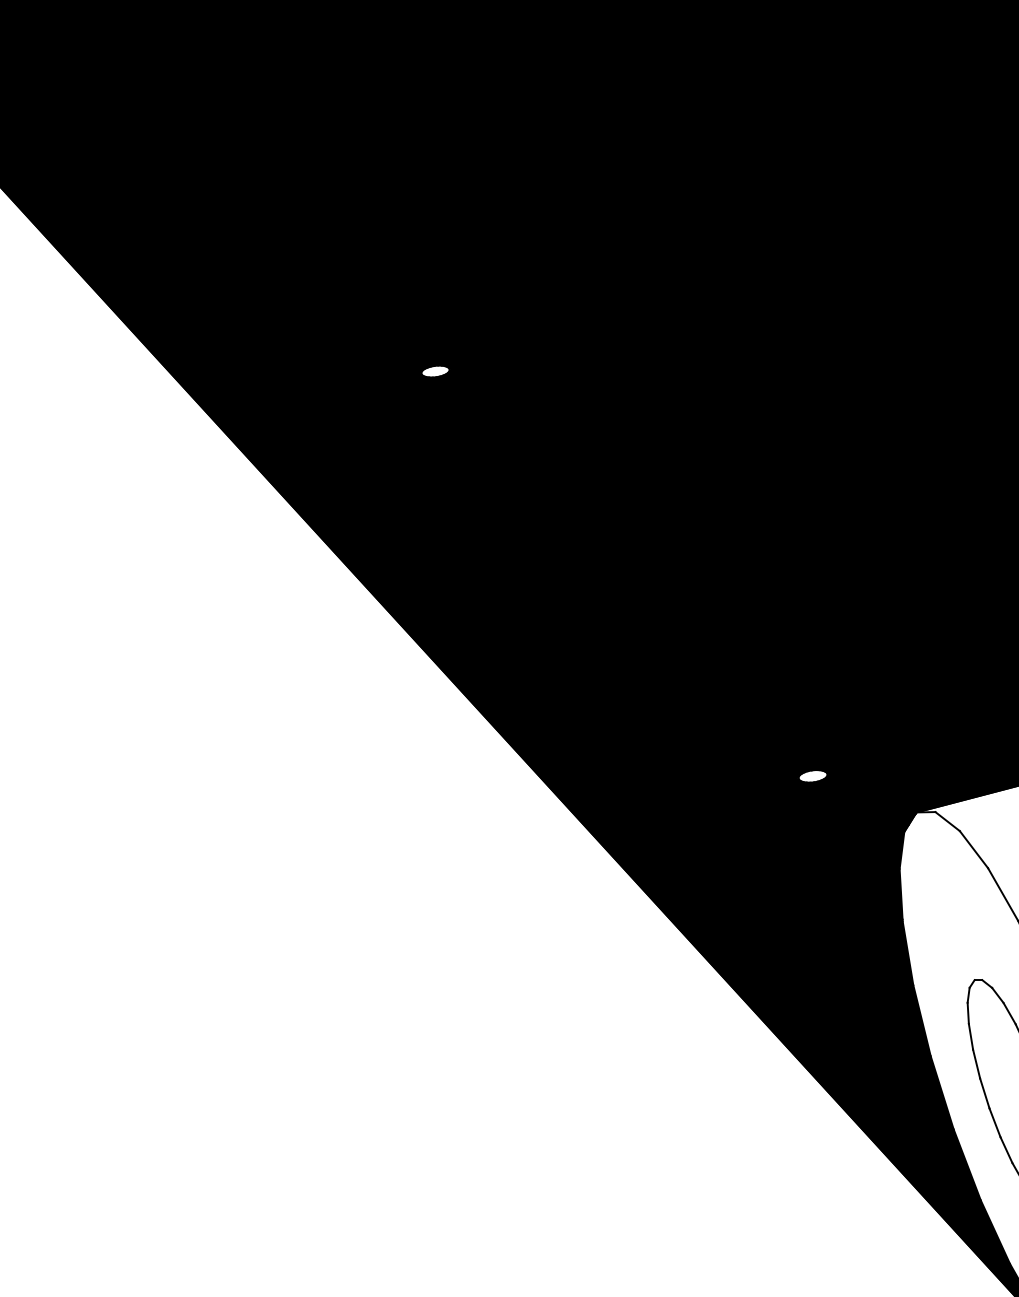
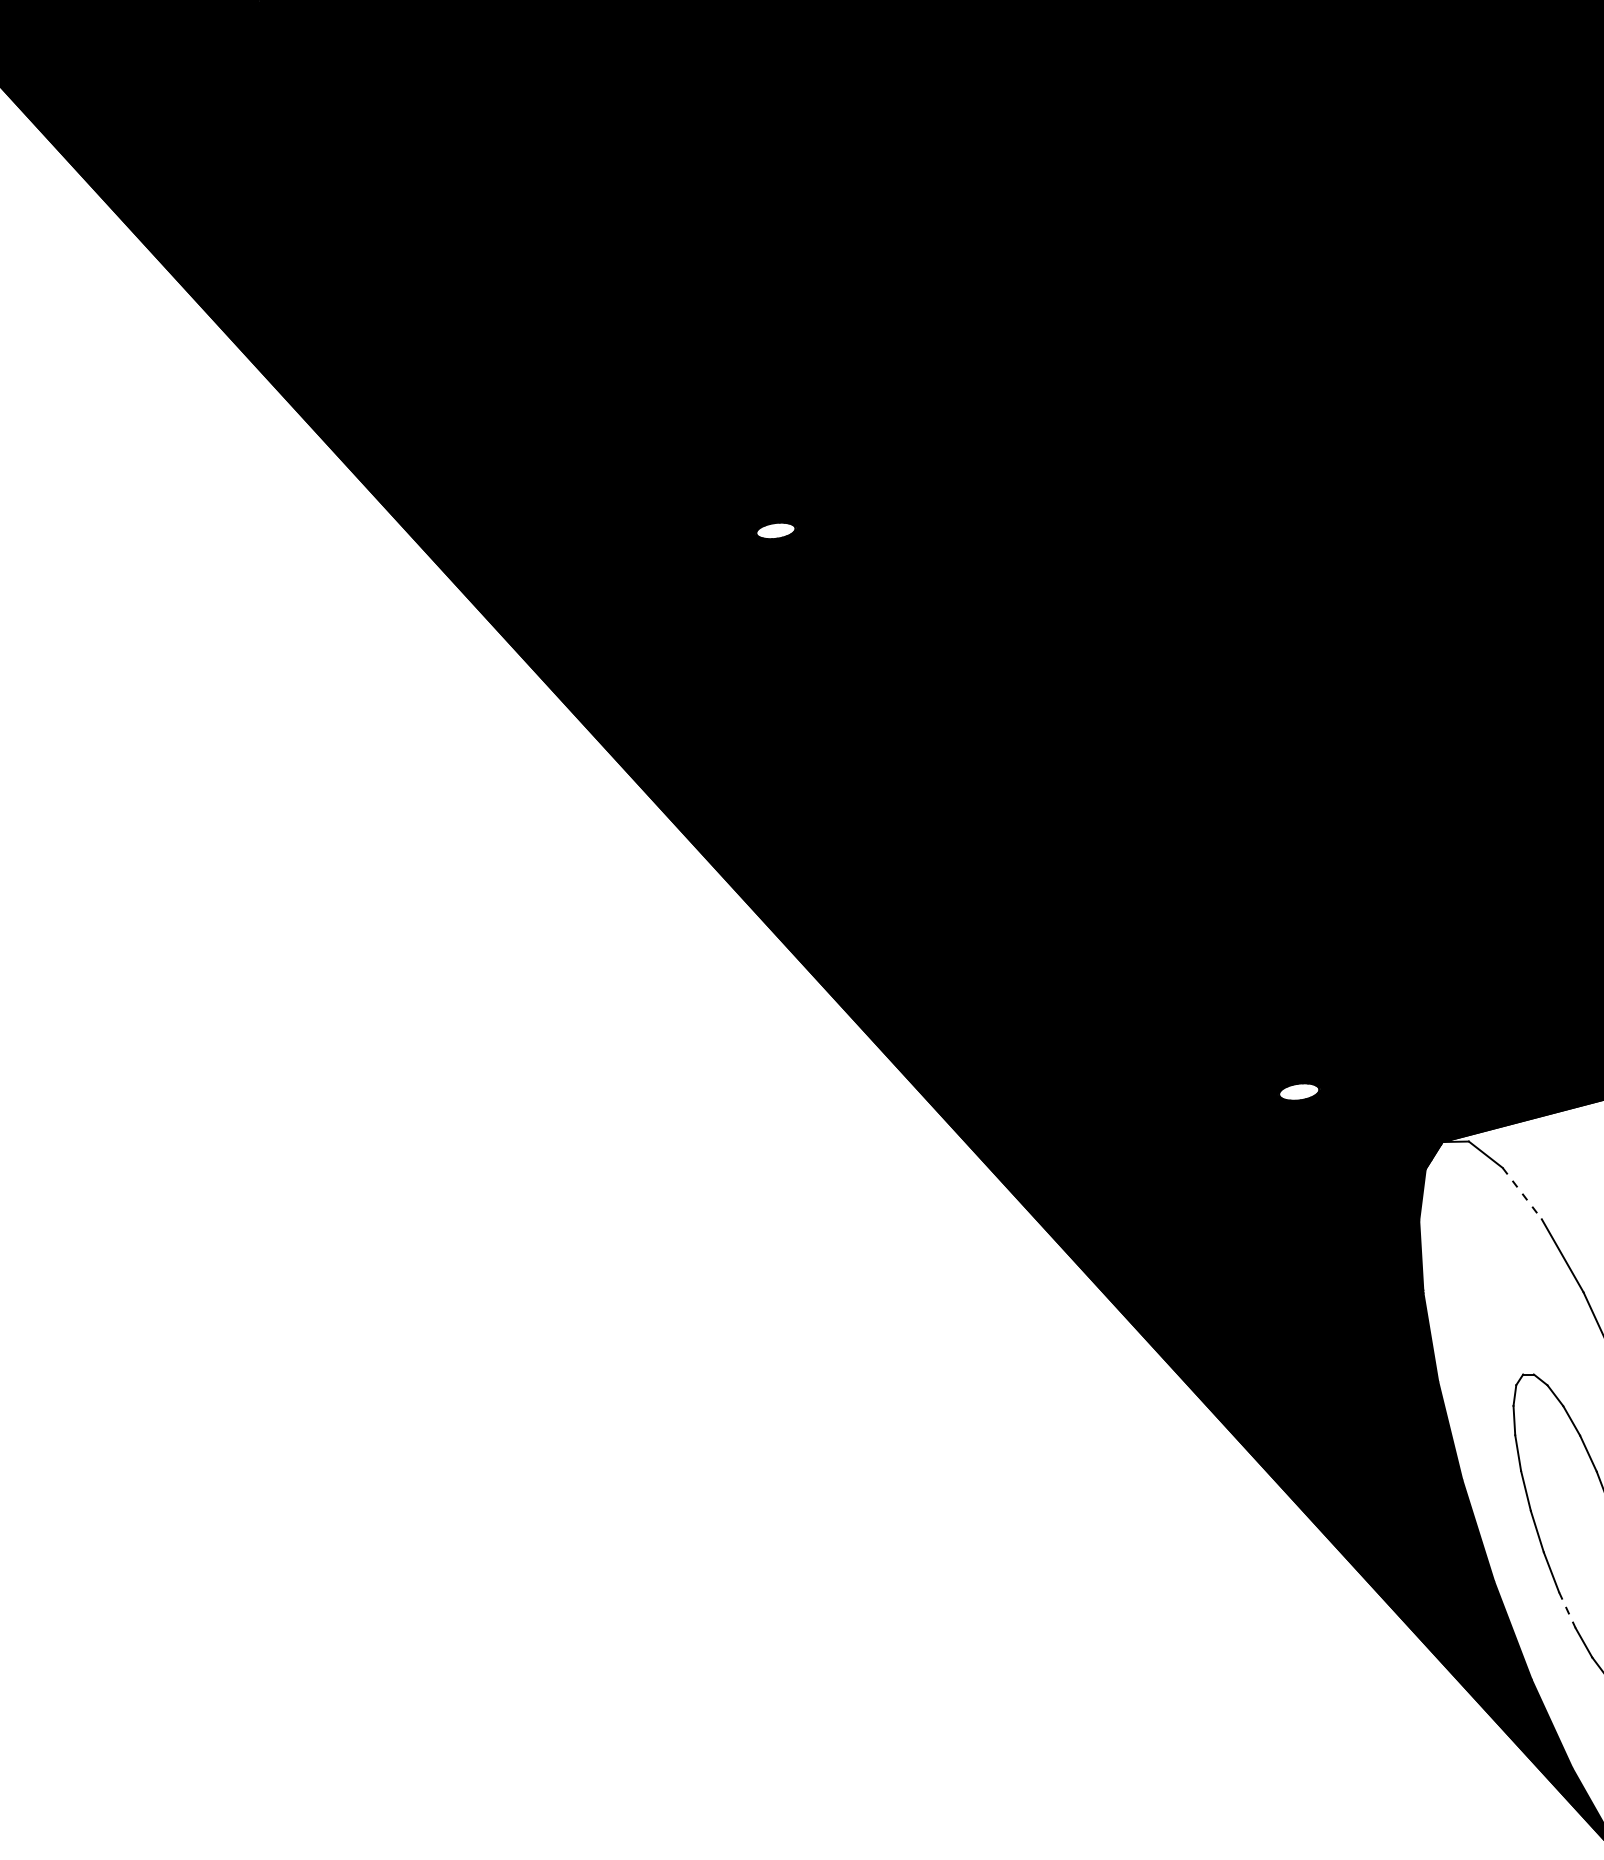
line: (974, 850) -> (1522, 1194), solid -> dashed
line: (1006, 1150) -> (1567, 1610), solid -> dashed

